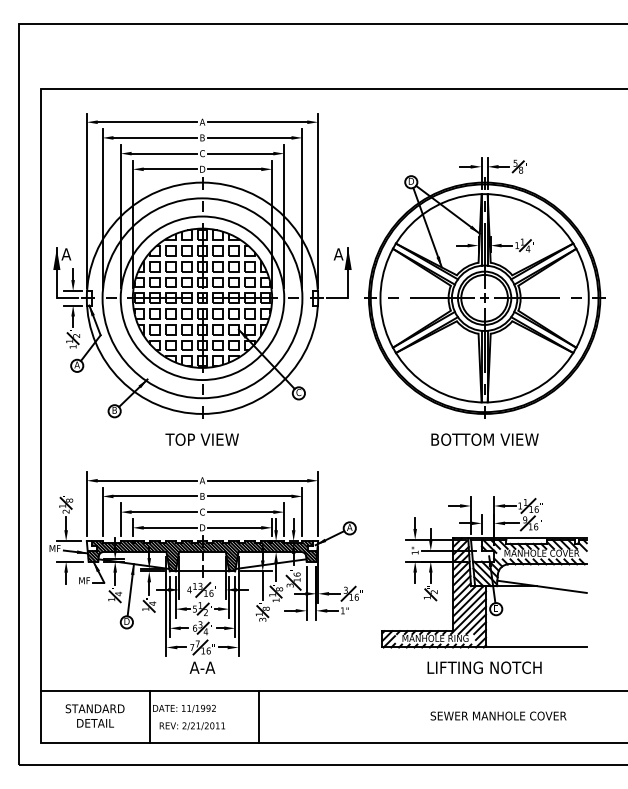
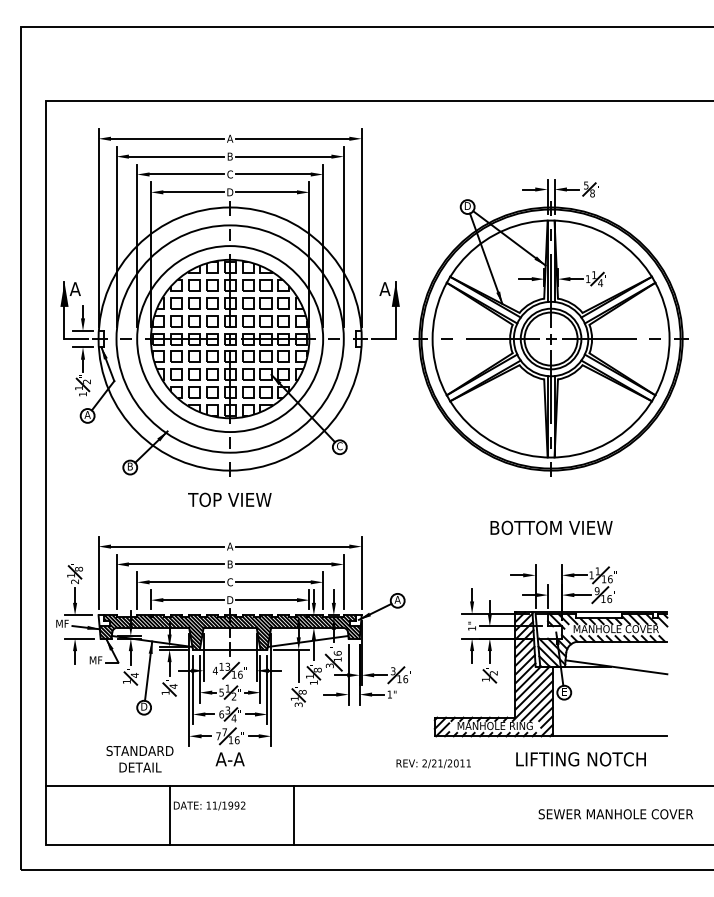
text: (484, 439) -> (551, 527), moved
text: (484, 667) -> (580, 759), moved
text: (94, 716) -> (139, 759), moved
text: (498, 716) -> (615, 814), moved
text: (192, 725) -> (433, 763), moved

